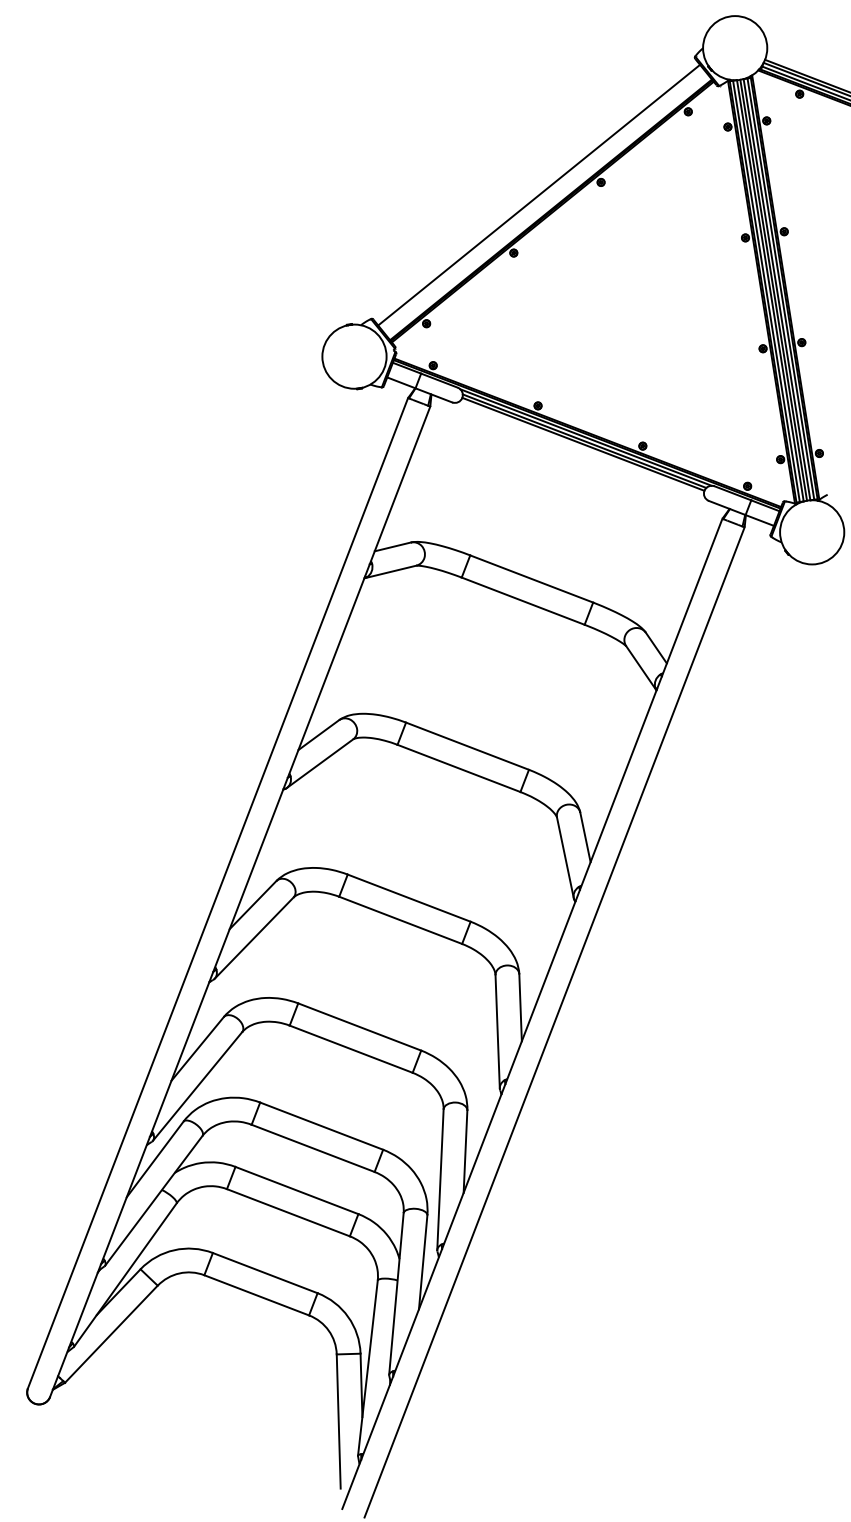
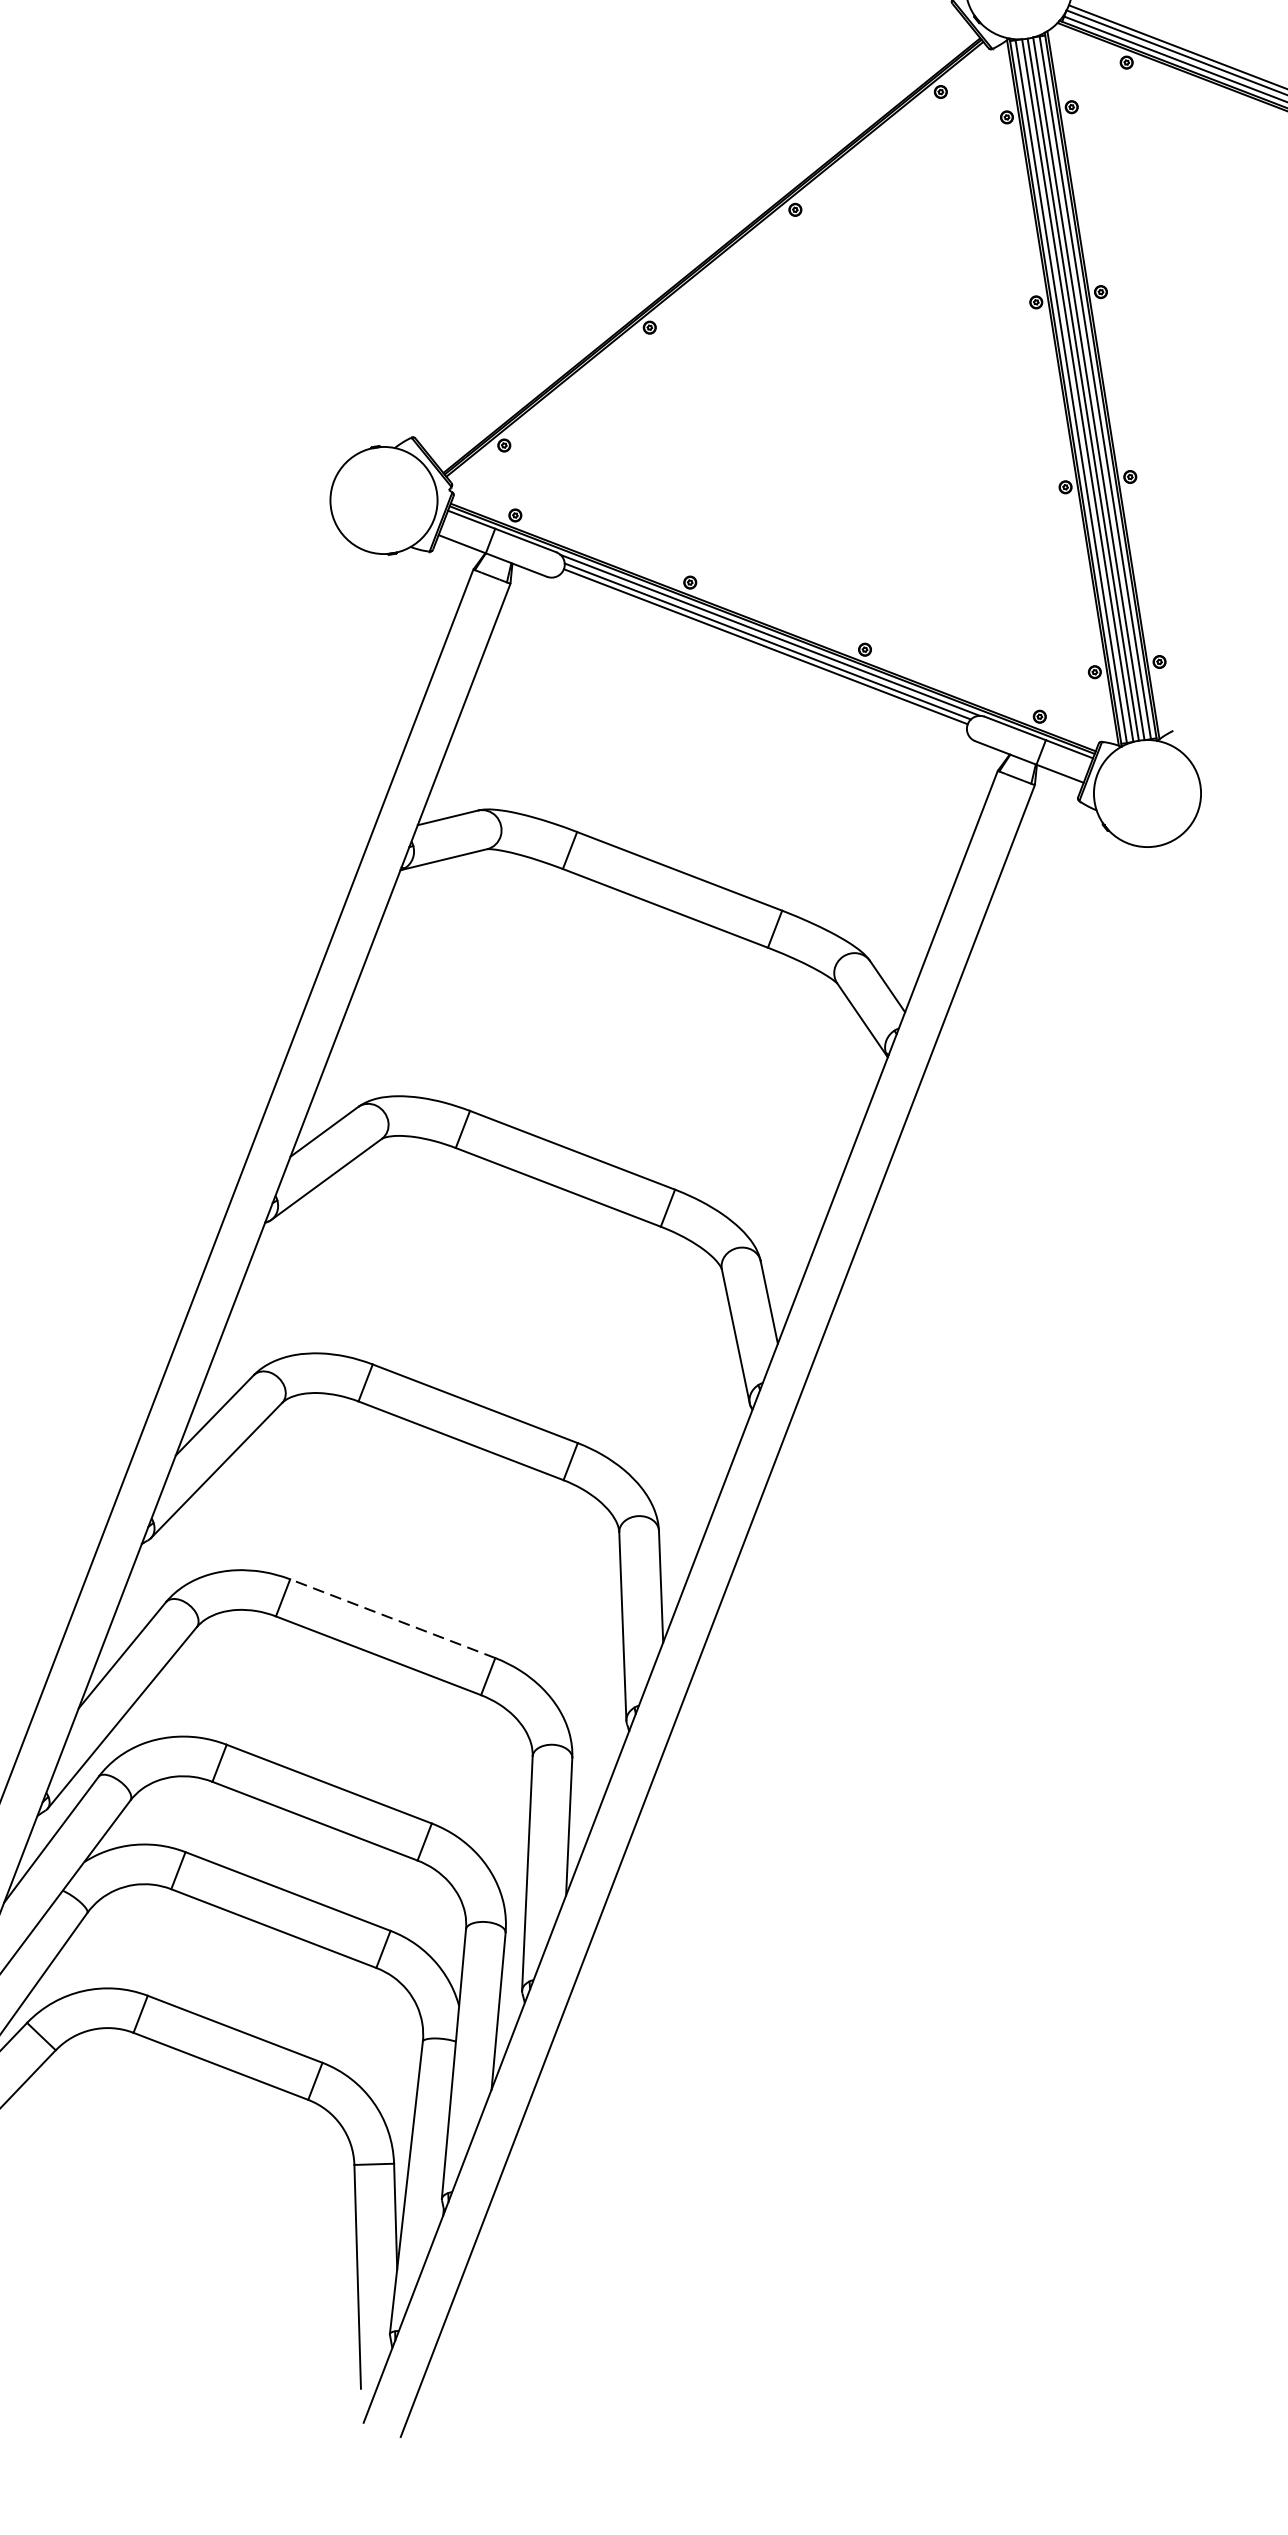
line: (539, 194) -> (692, 229), removed
line: (359, 1026) -> (392, 1617), solid -> dashed

